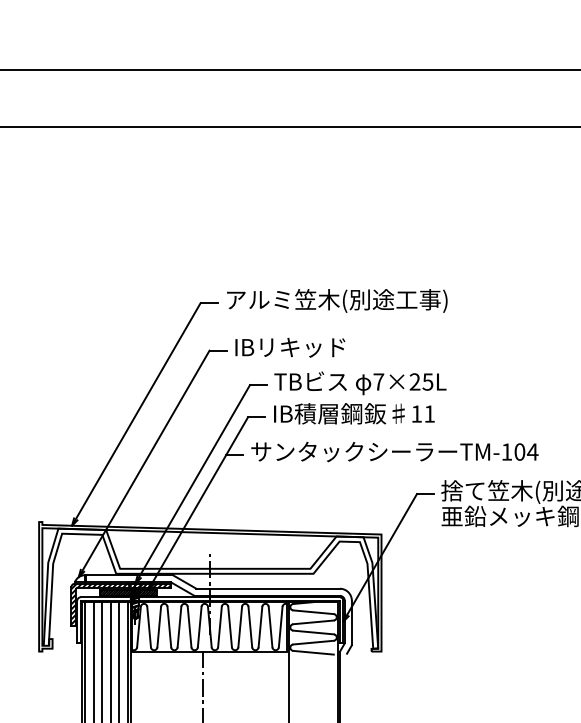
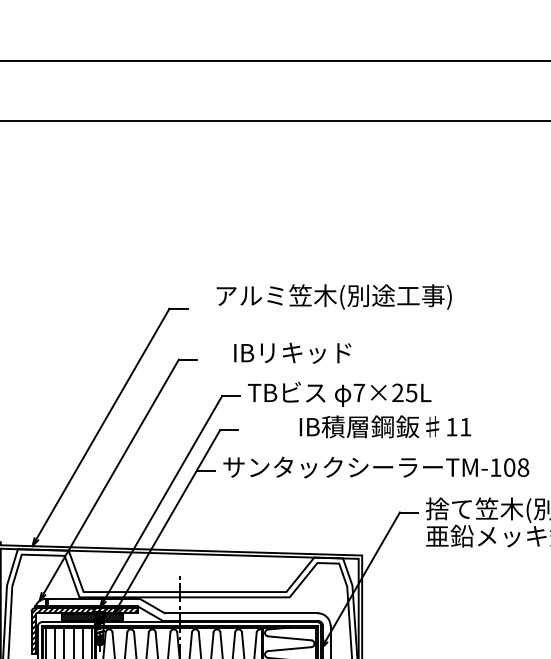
text: (337, 300) -> (334, 296), moved
text: (290, 347) -> (292, 352), moved
text: (354, 413) -> (385, 426), moved
text: (532, 451) -> (523, 467), TM-104 -> TM-108

